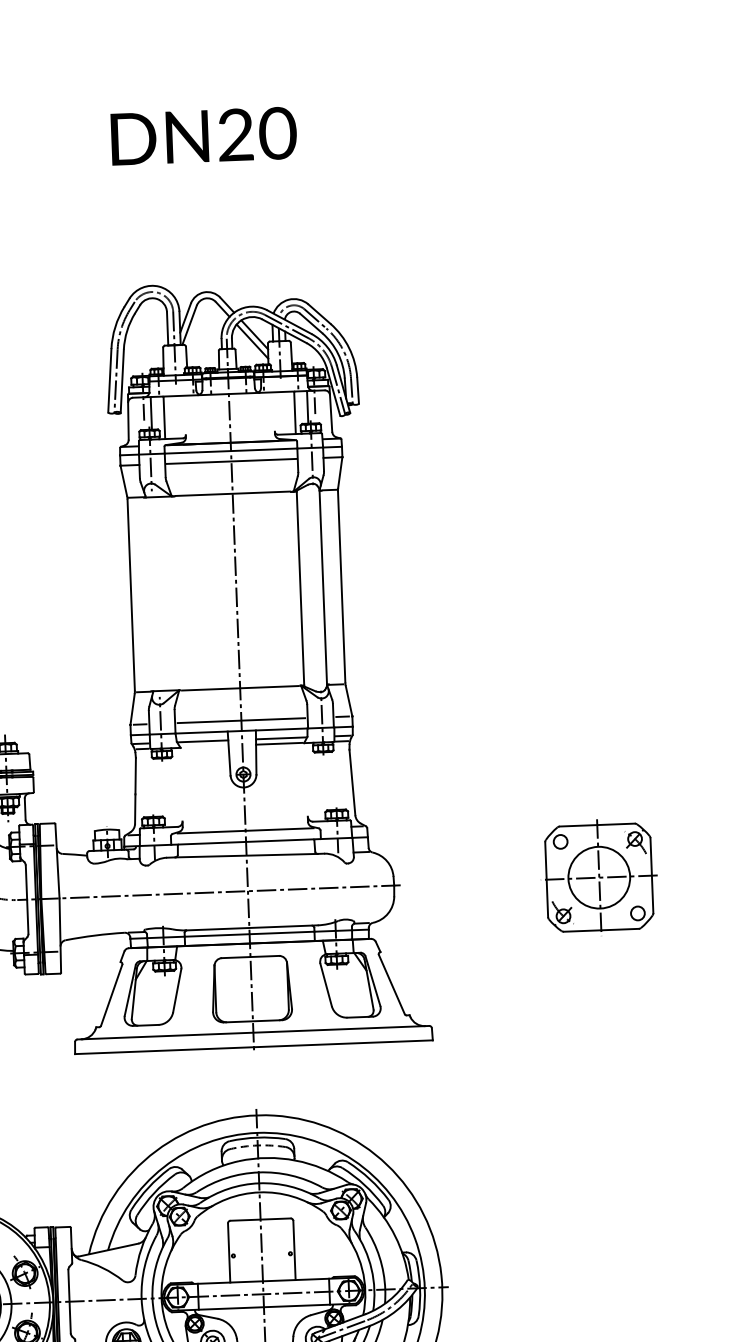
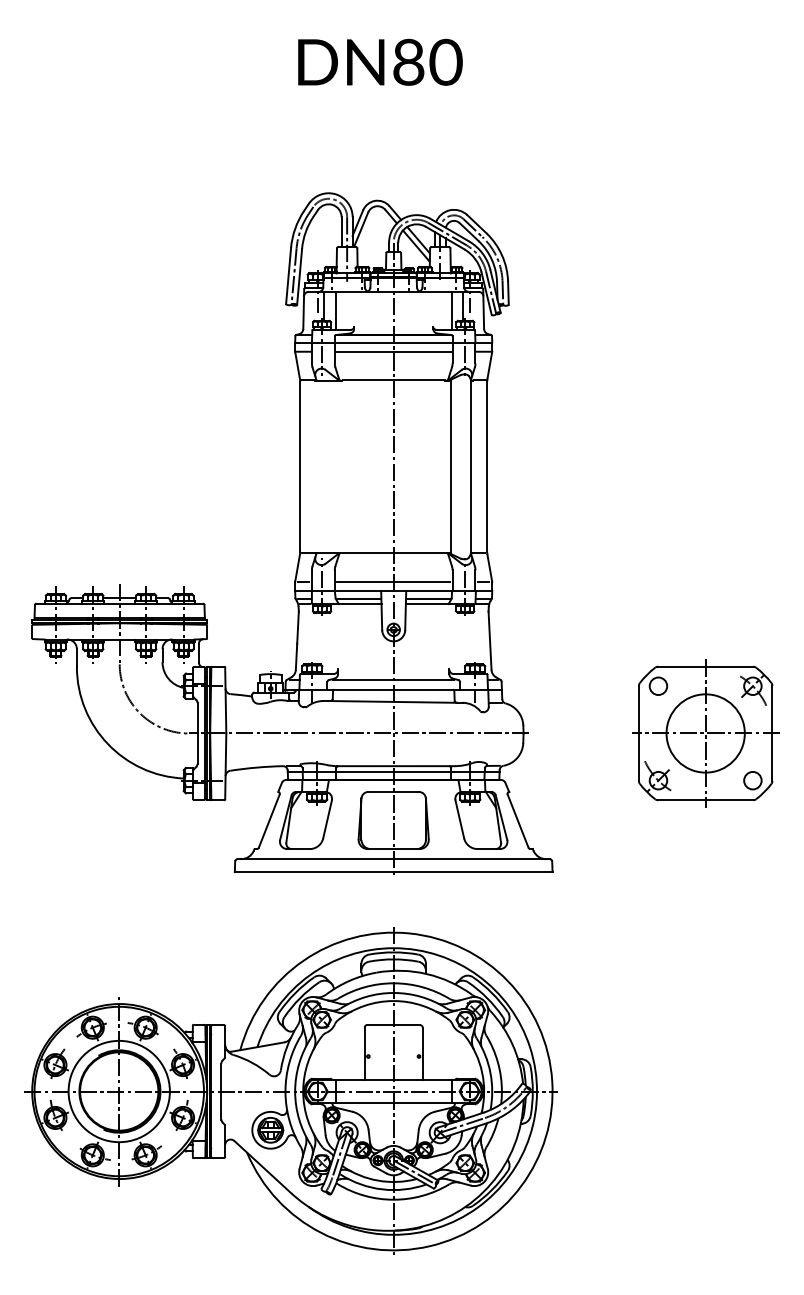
text: (235, 135) -> (408, 62), DN20 -> DN80
line: (204, 746) -> (360, 603), added
part: (598, 877) -> (705, 733), size x1.43
arc: (257, 1145) -> (393, 959), dashed -> solid

